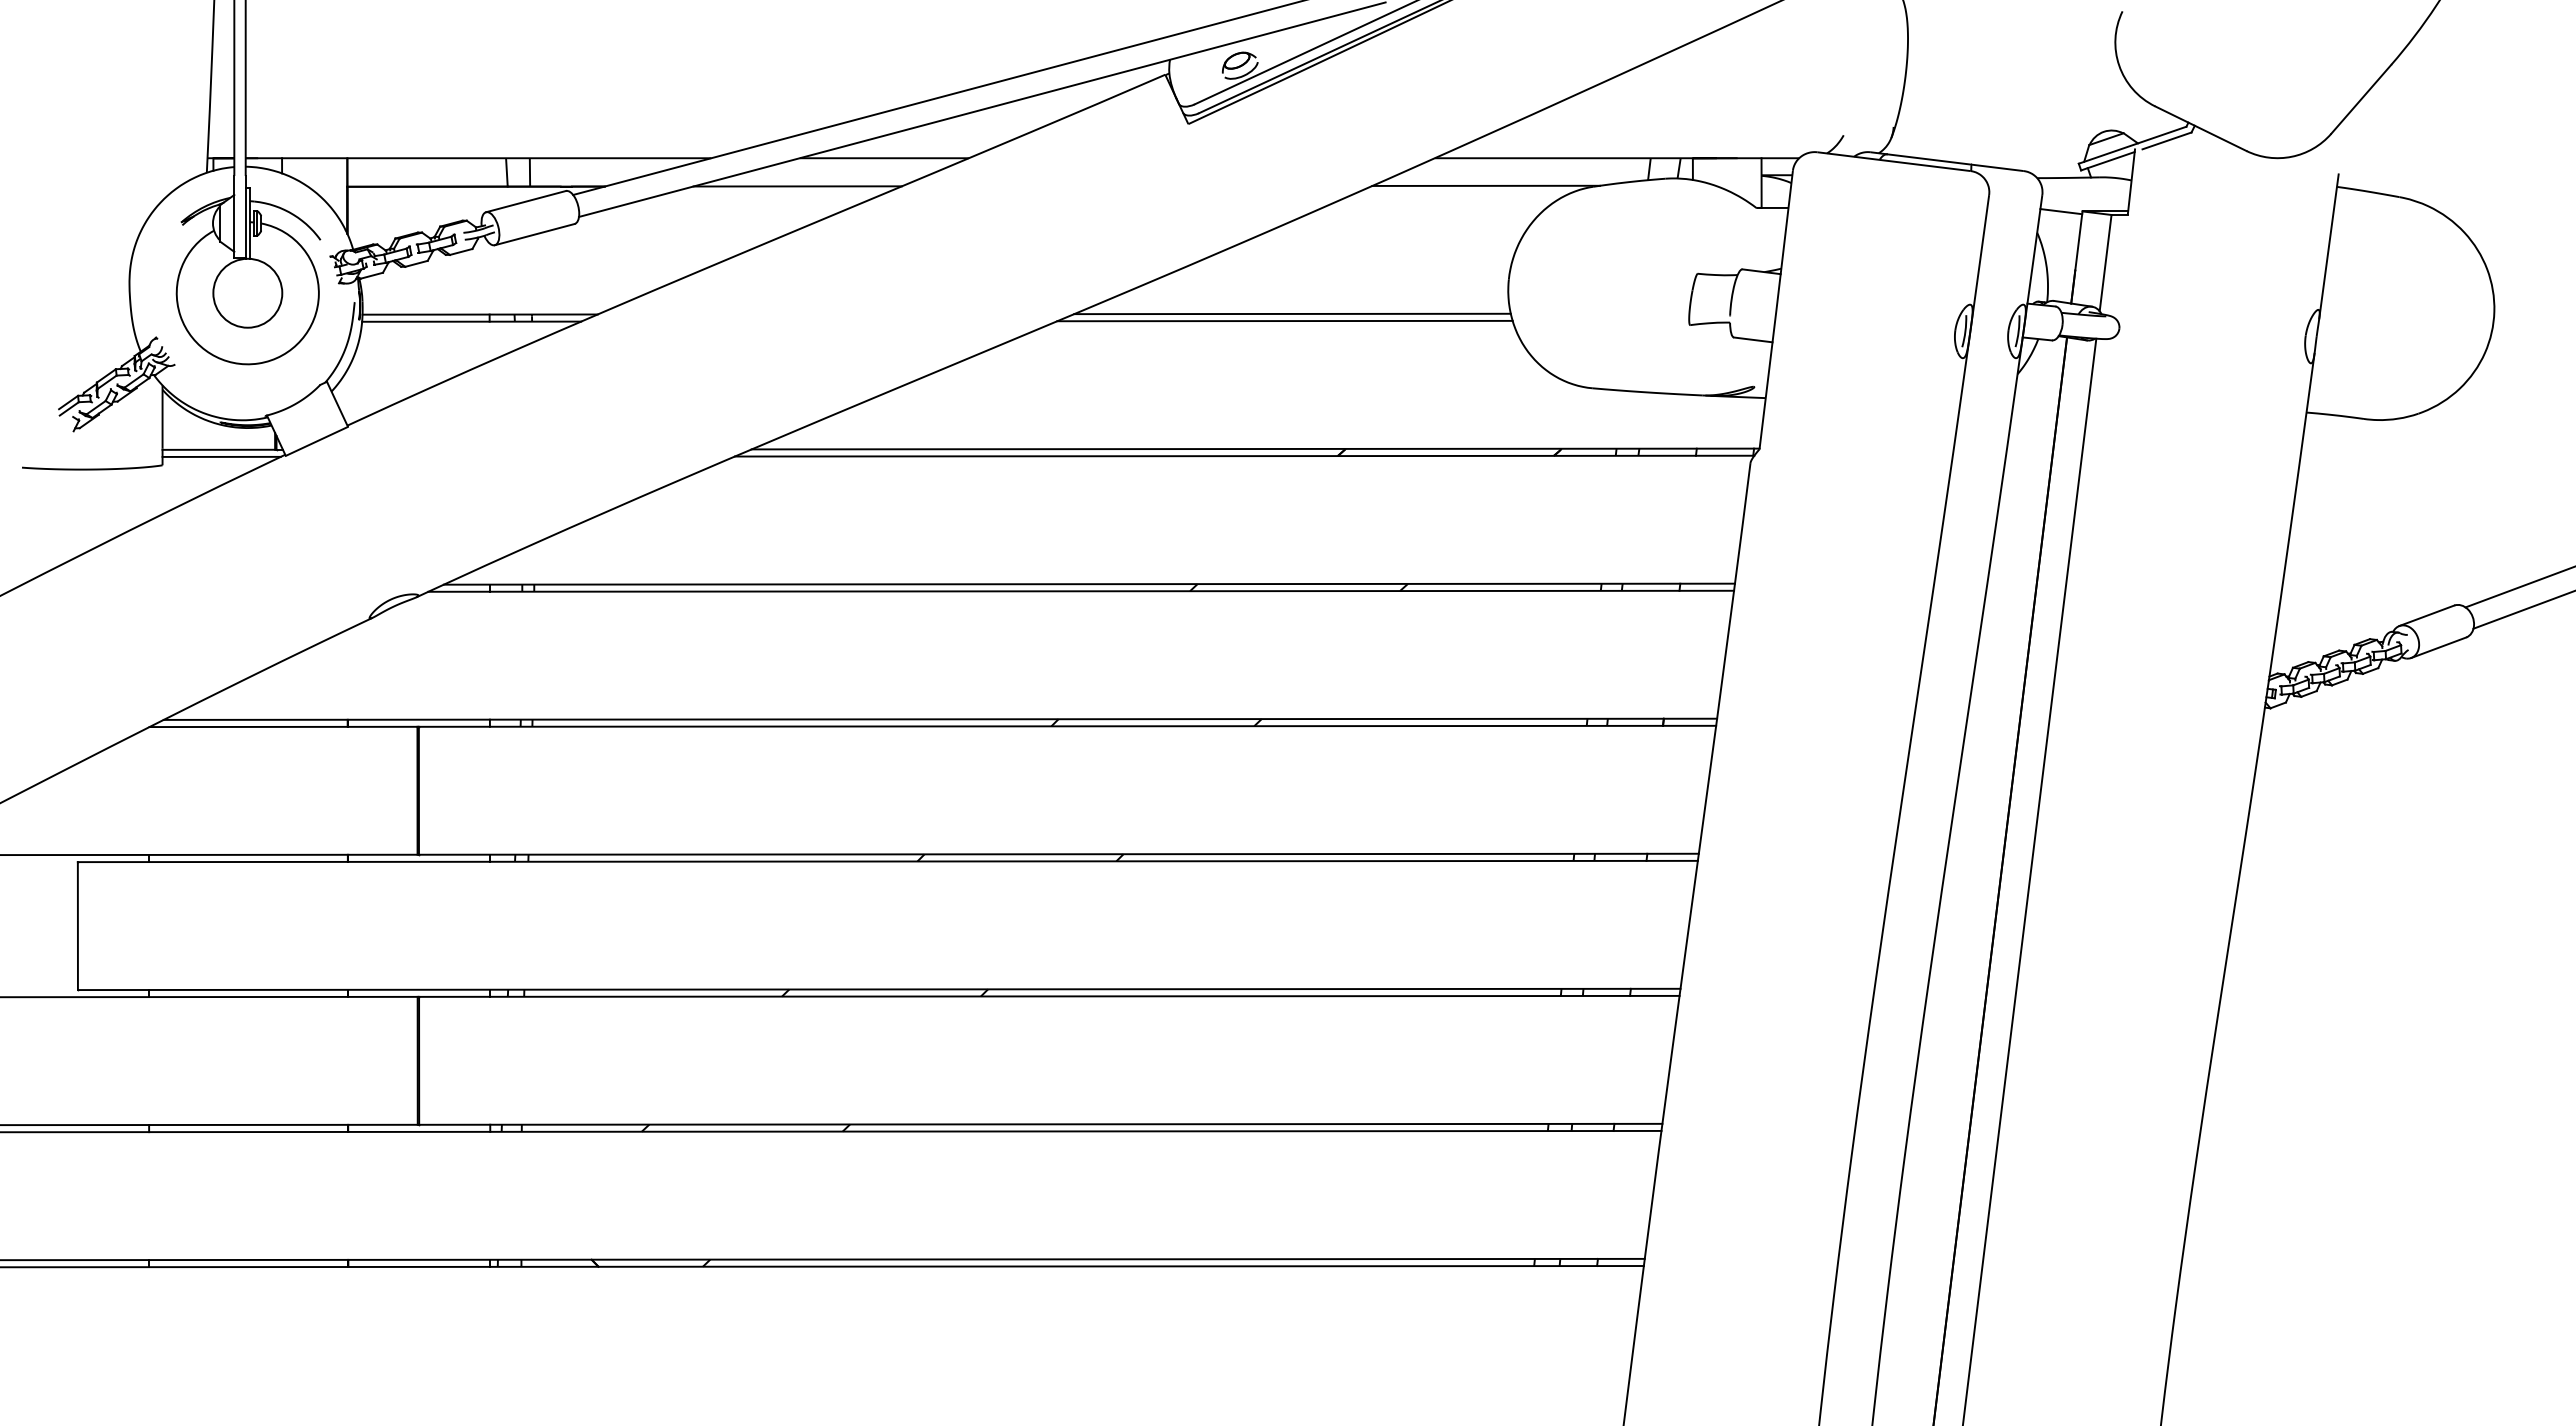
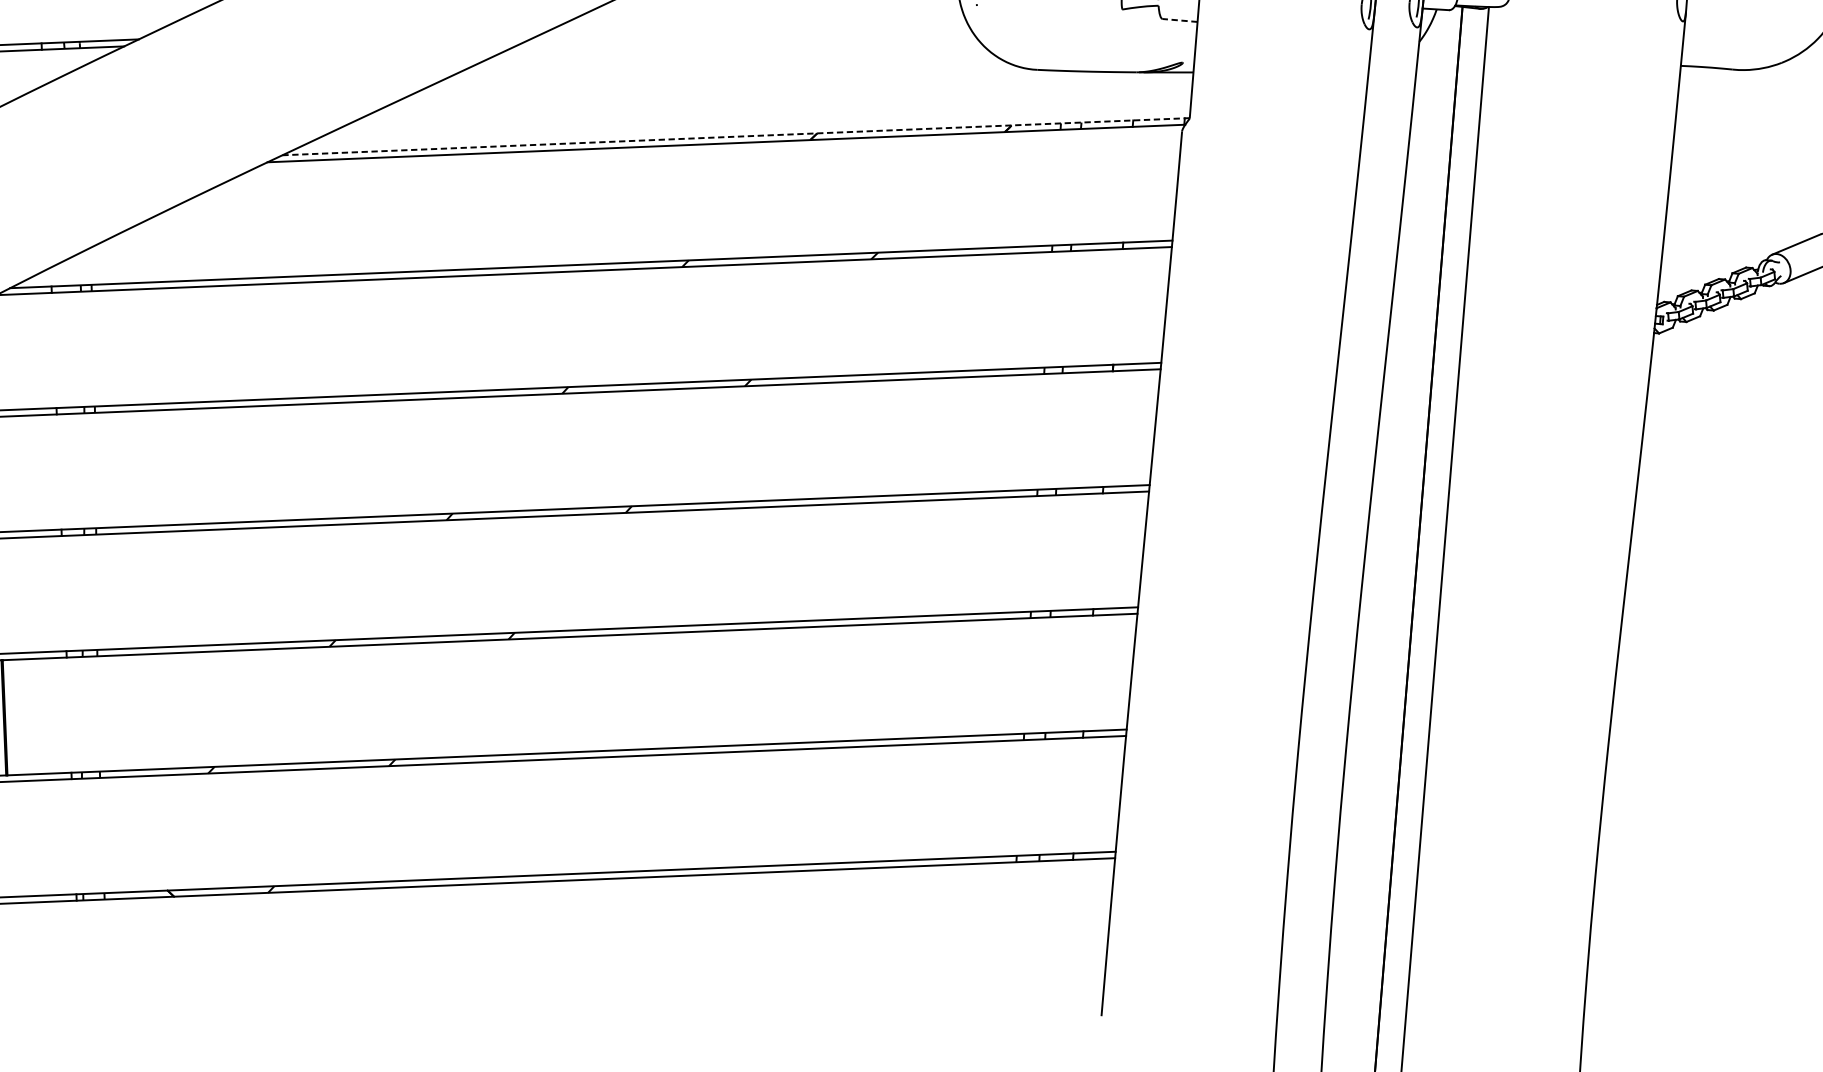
line: (1292, 313) -> (764, 13), removed
line: (1284, 320) -> (757, 19), removed
line: (1752, 339) -> (1179, 20), solid -> dashed
line: (1255, 449) -> (735, 137), solid -> dashed

